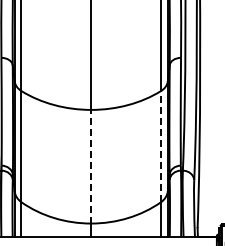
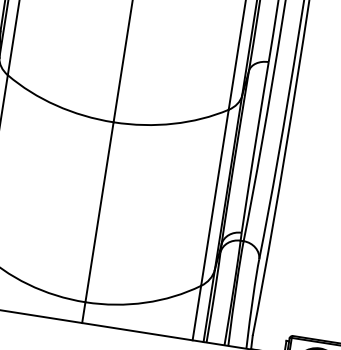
line: (160, 146) -> (214, 197), dashed -> solid
line: (91, 166) -> (99, 211), dashed -> solid

